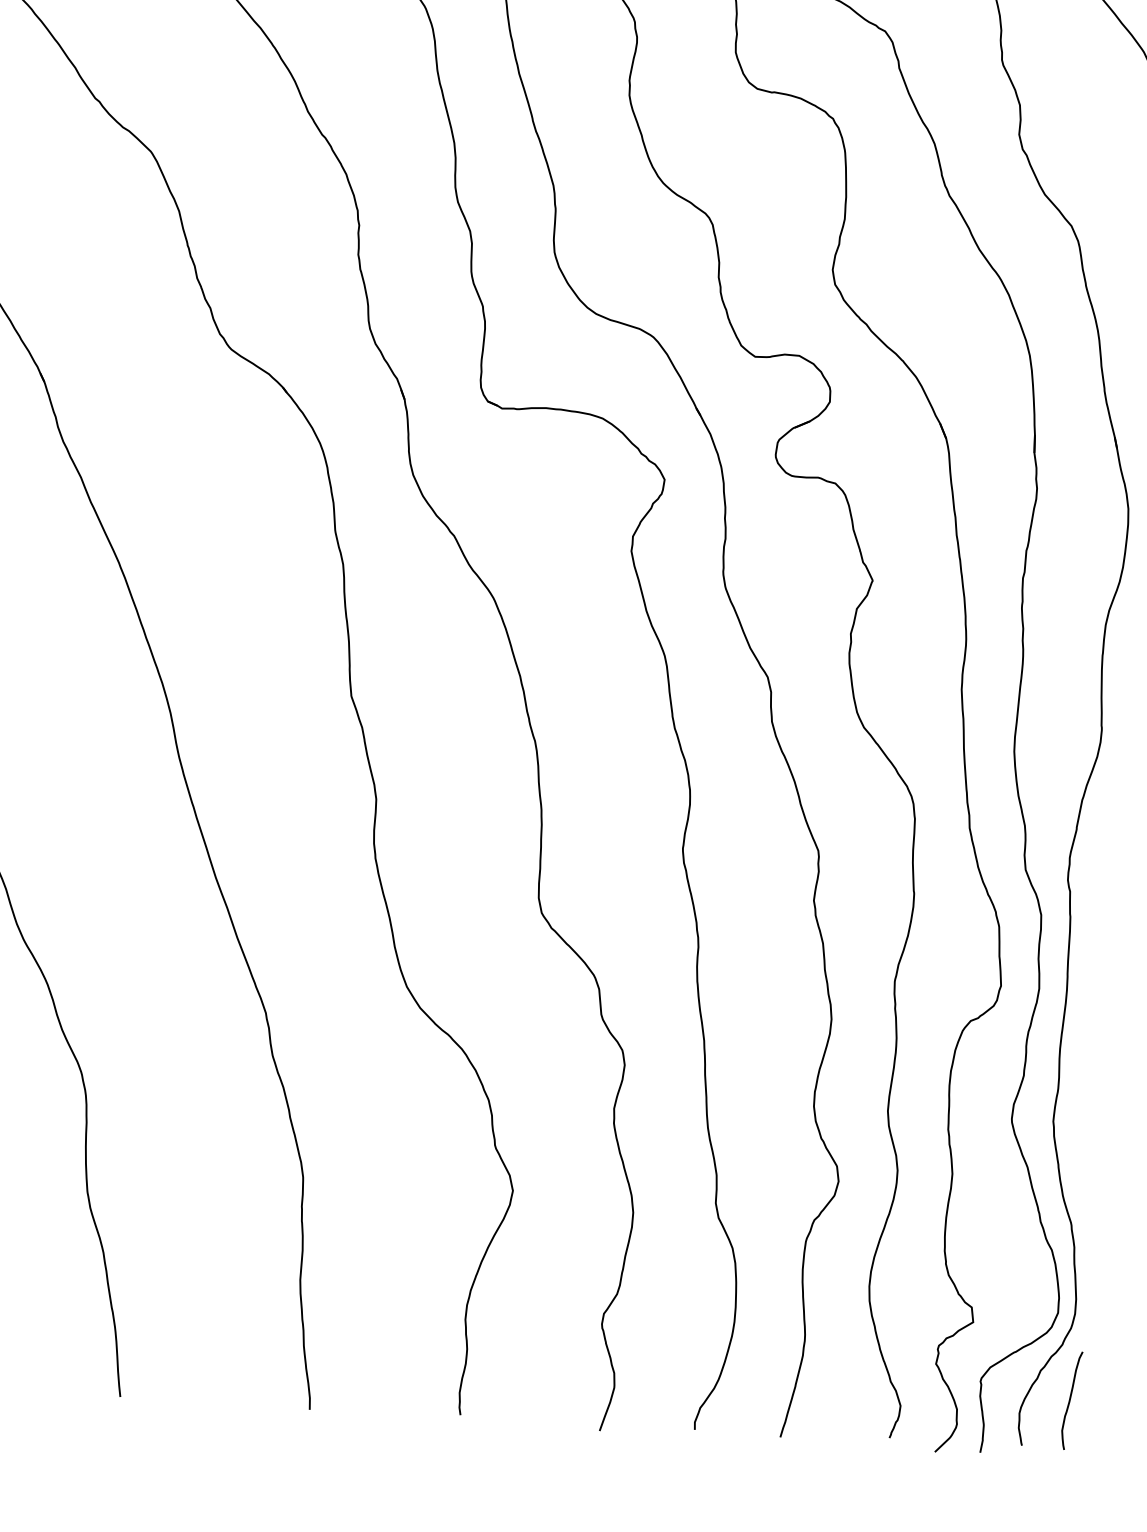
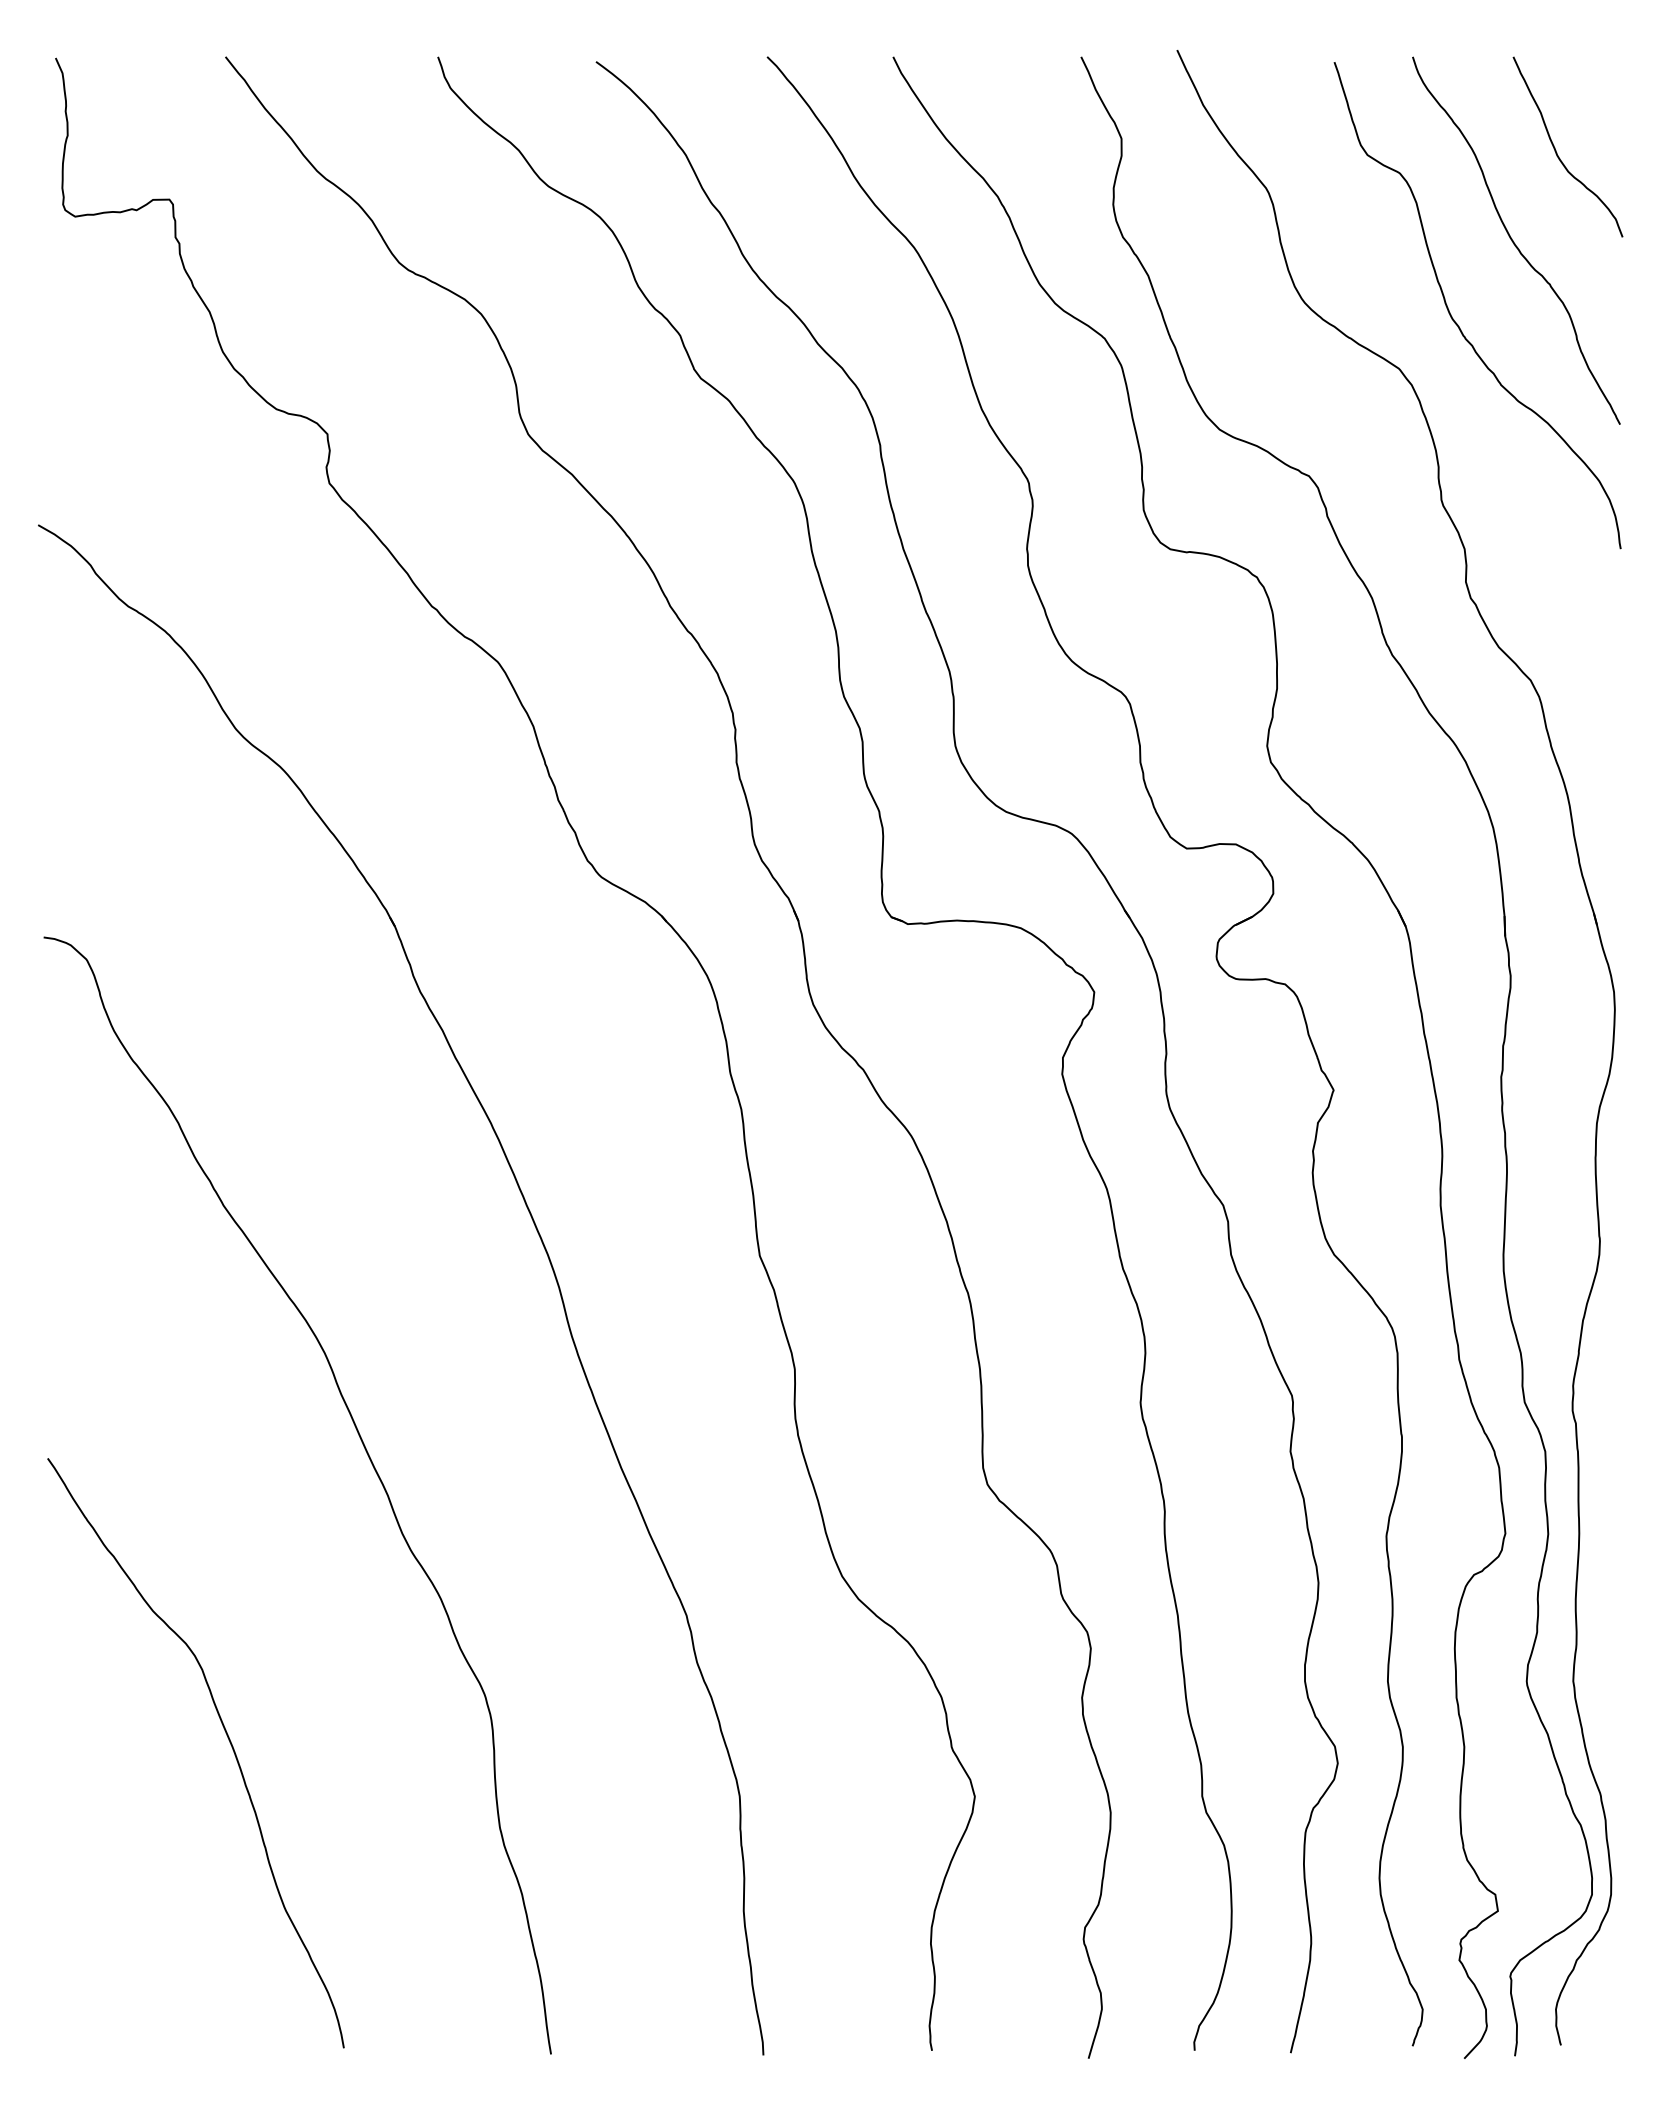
curve: (1070, 1400) -> (1612, 1991), removed

